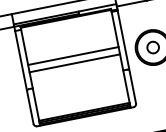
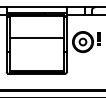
line: (74, 63) -> (36, 42), removed

